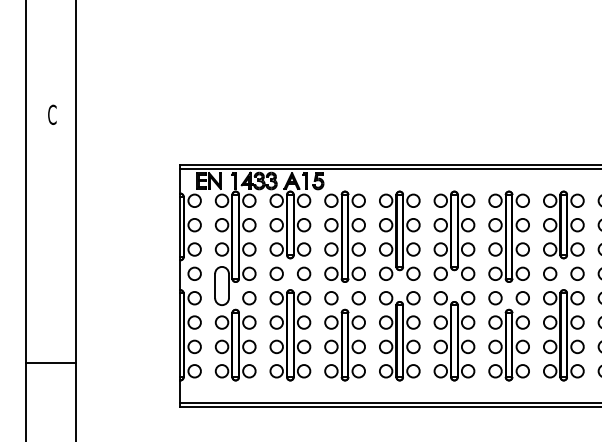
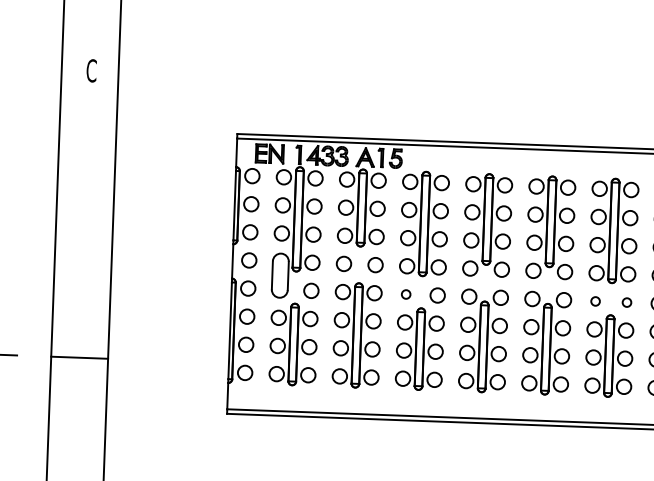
circle: (331, 298) -> (406, 294), size x0.6
circle: (495, 298) -> (595, 301), size x0.6
circle: (522, 298) -> (626, 302), size x0.6

